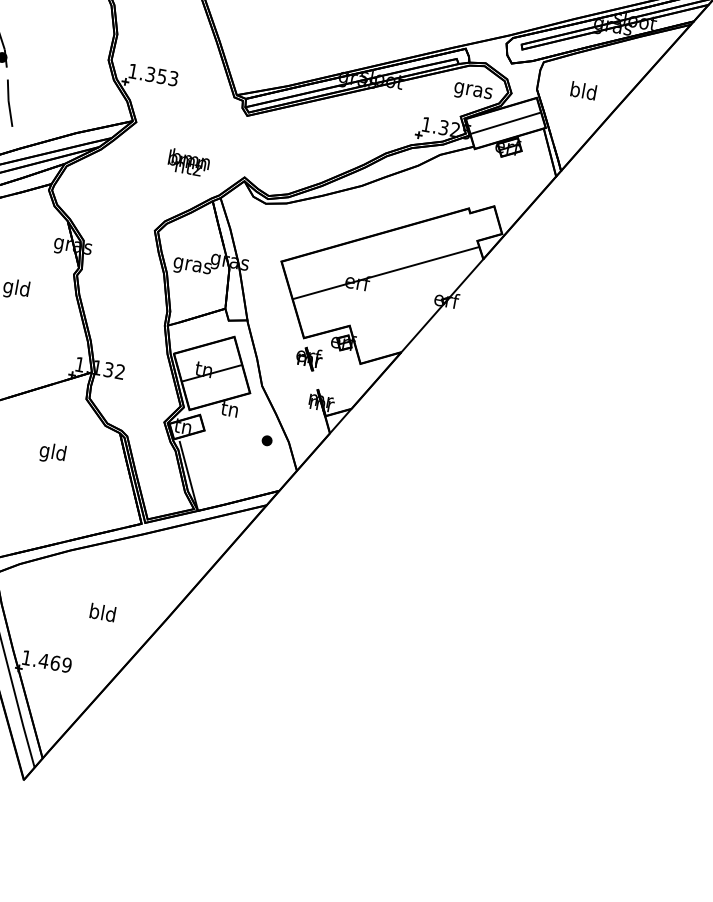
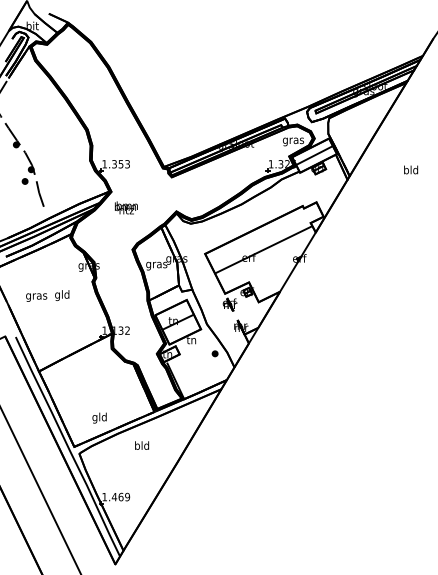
text: (584, 90) -> (411, 169), moved
text: (187, 161) -> (125, 207), moved
text: (52, 452) -> (99, 417), moved
text: (103, 612) -> (142, 445), moved

